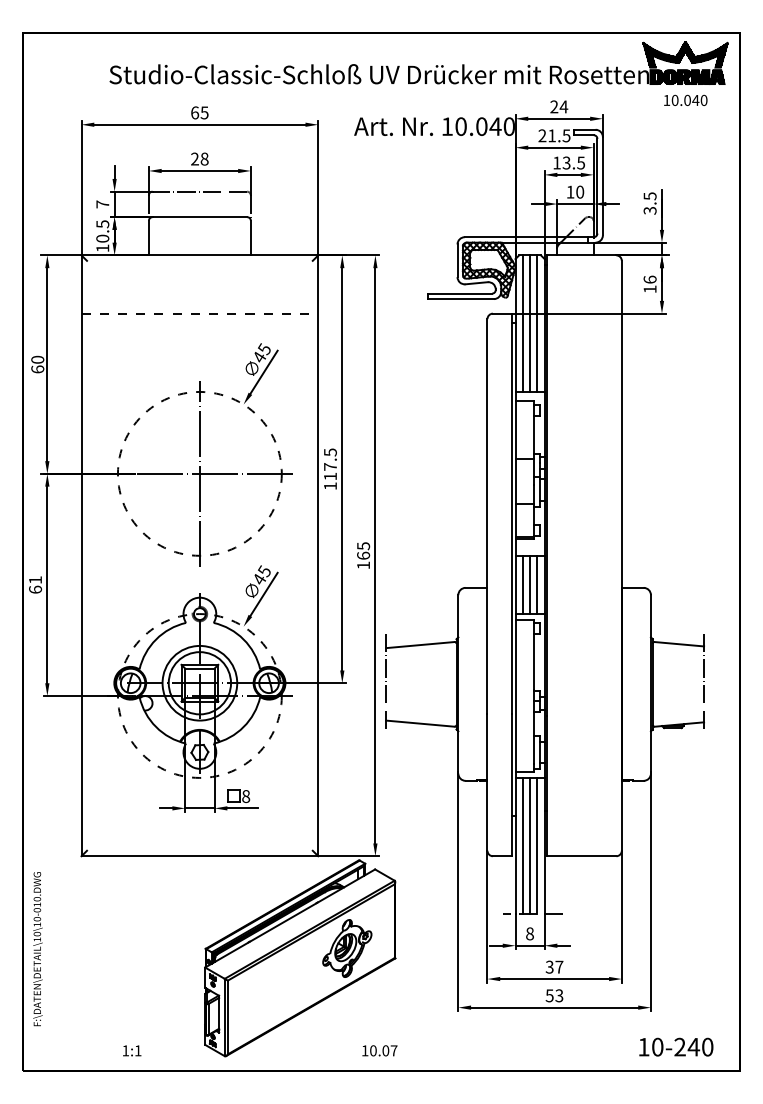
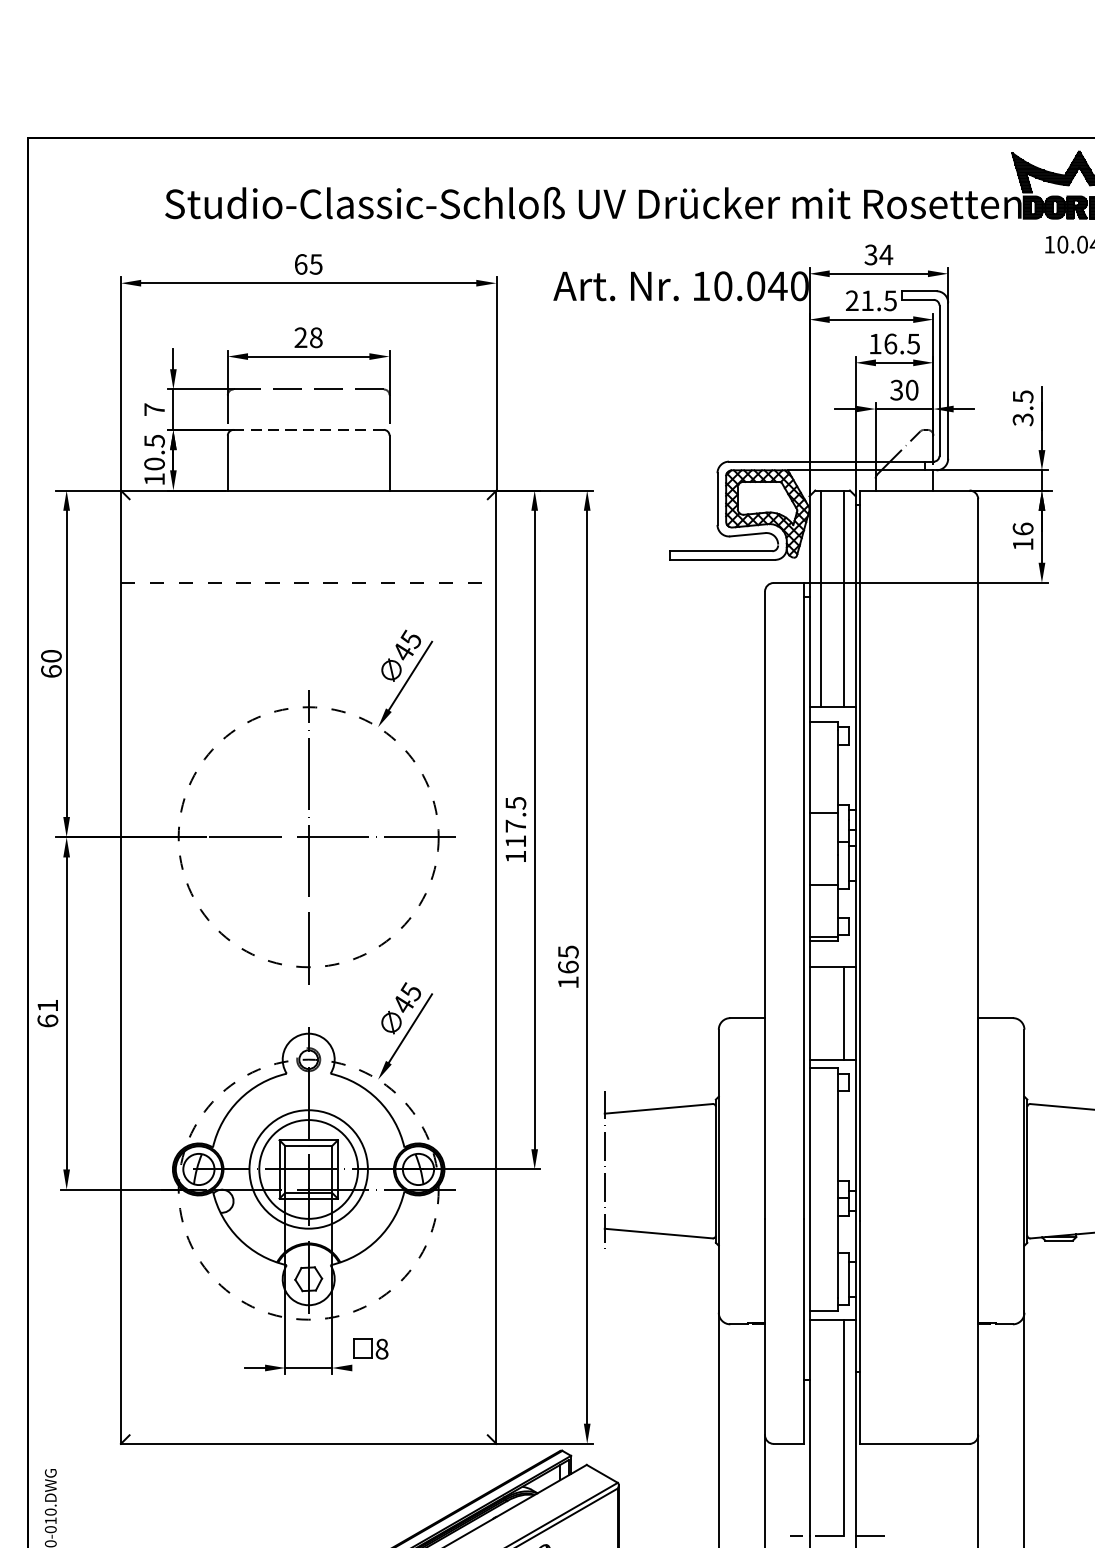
text: (554, 107) -> (871, 255), 24 -> 34
text: (566, 162) -> (890, 343), 13.5 -> 16.5
text: (570, 191) -> (896, 389), 10 -> 30
line: (199, 217) -> (308, 430), solid -> dashed
line: (530, 323) -> (833, 598), removed
line: (522, 584) -> (820, 1012), removed
line: (530, 584) -> (833, 1012), removed
line: (242, 808) -> (376, 1368), removed
line: (522, 845) -> (820, 1426), removed
line: (530, 845) -> (833, 1426), removed

